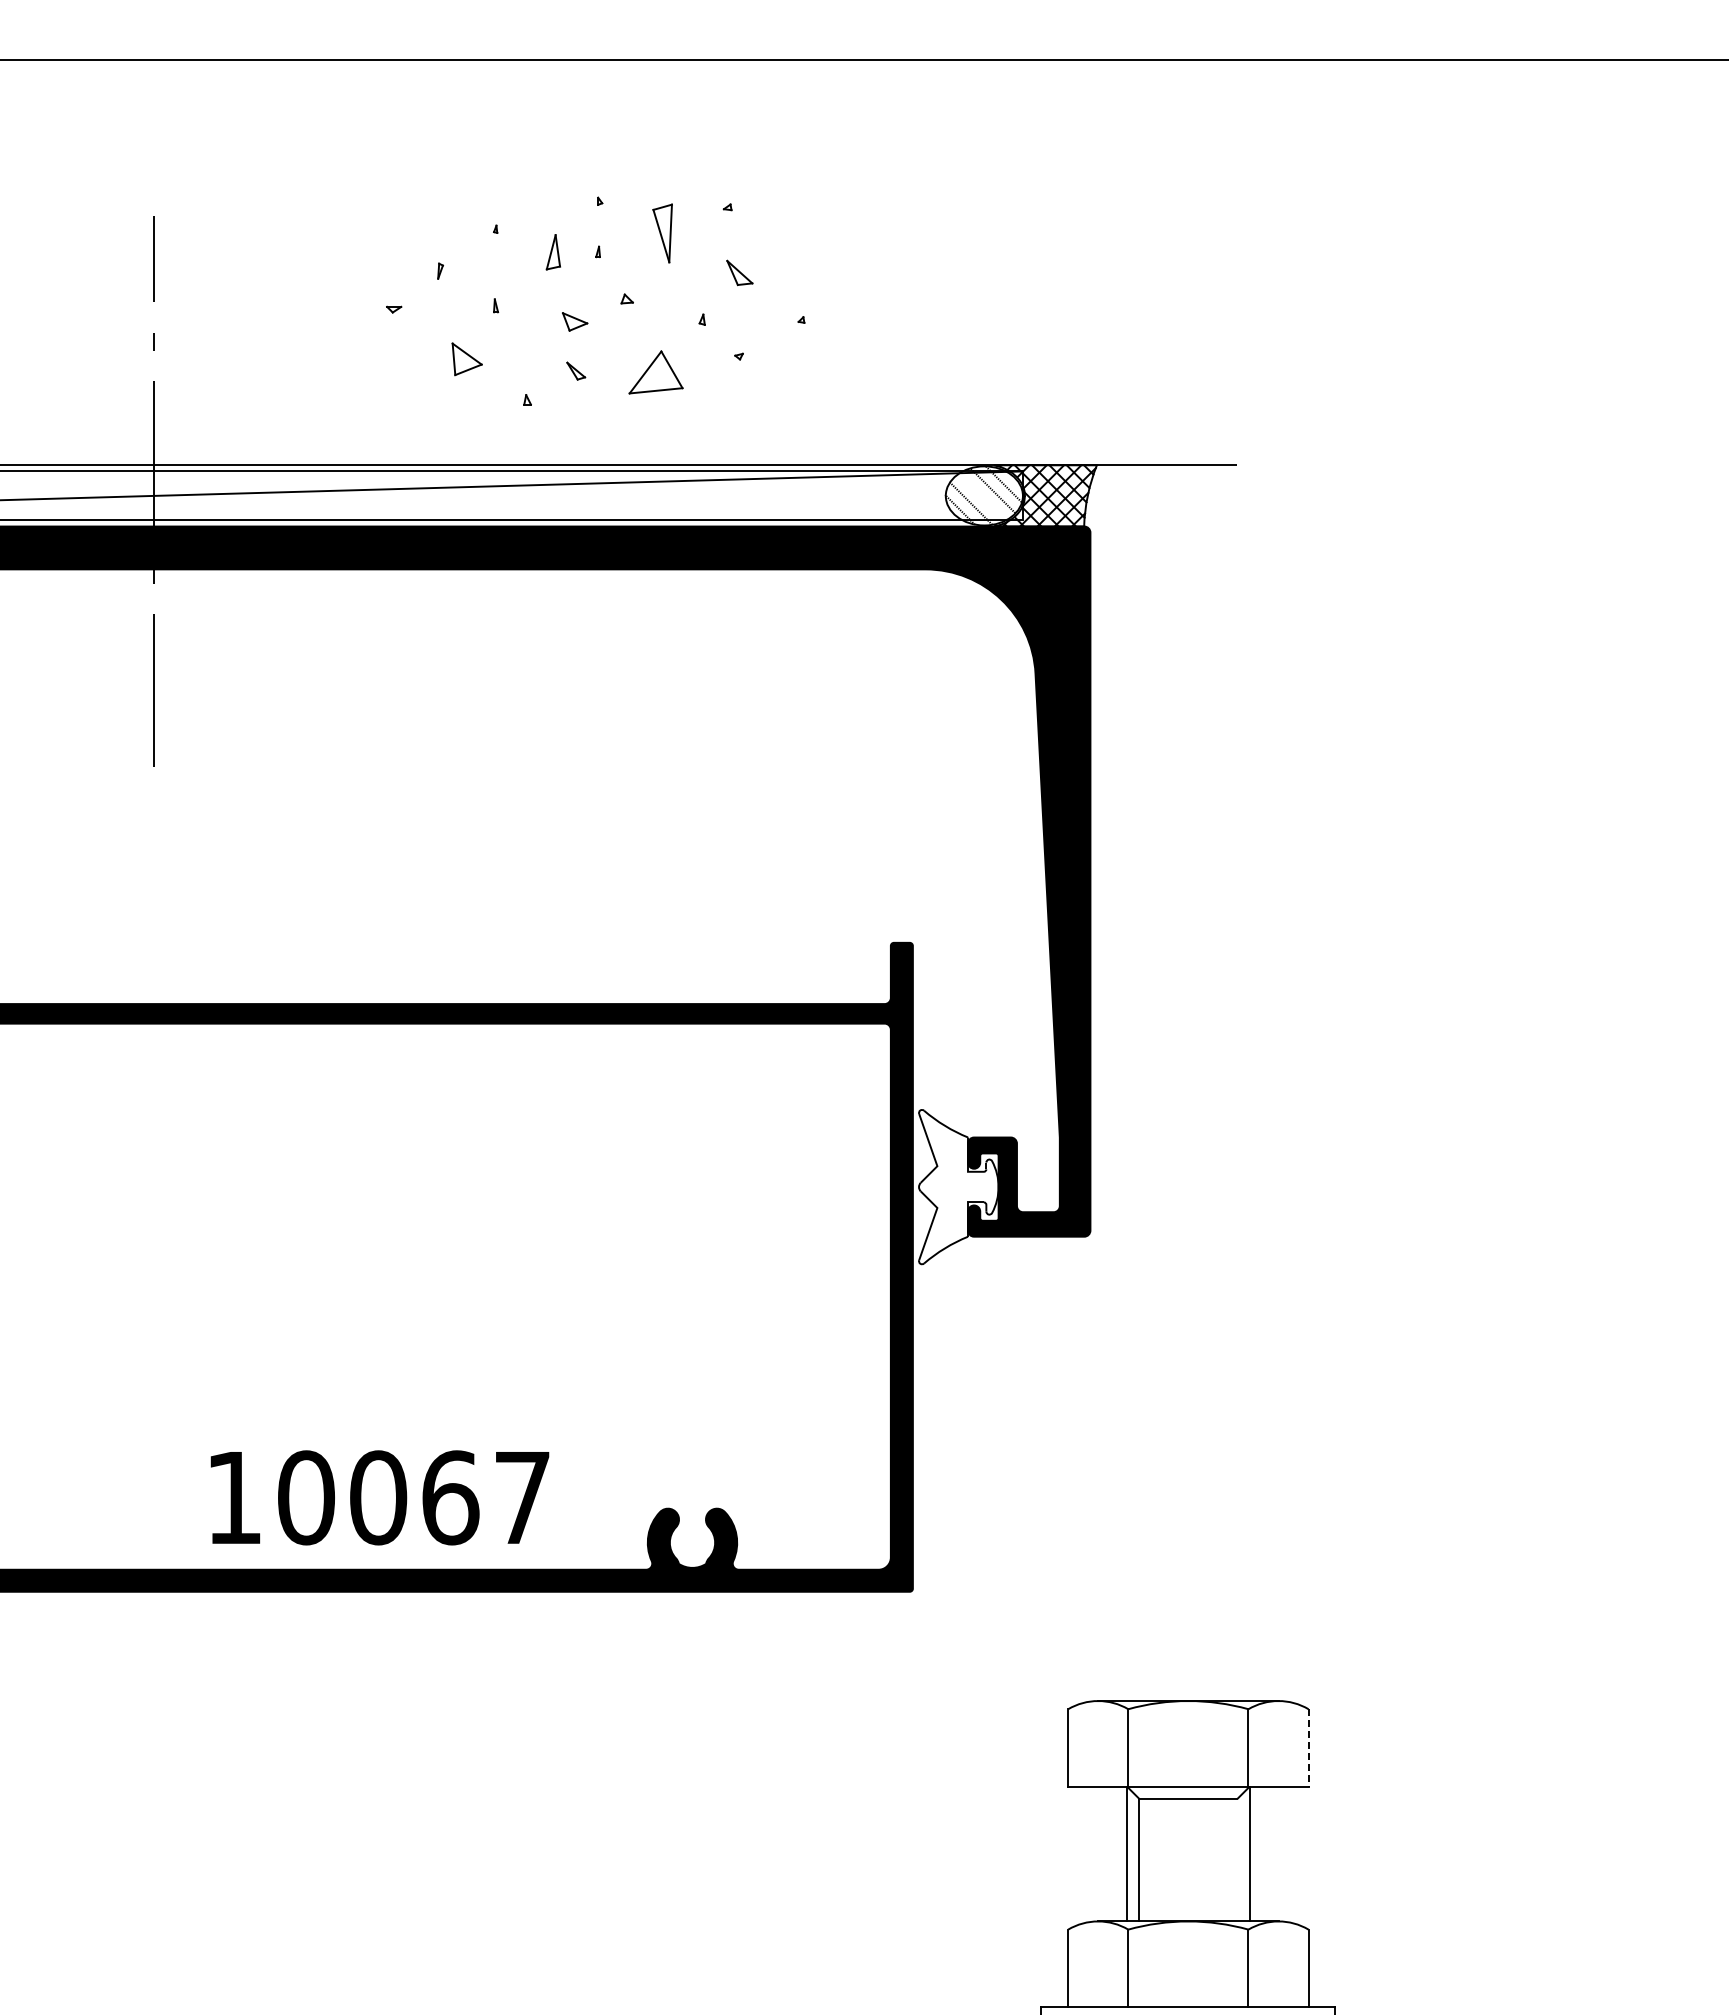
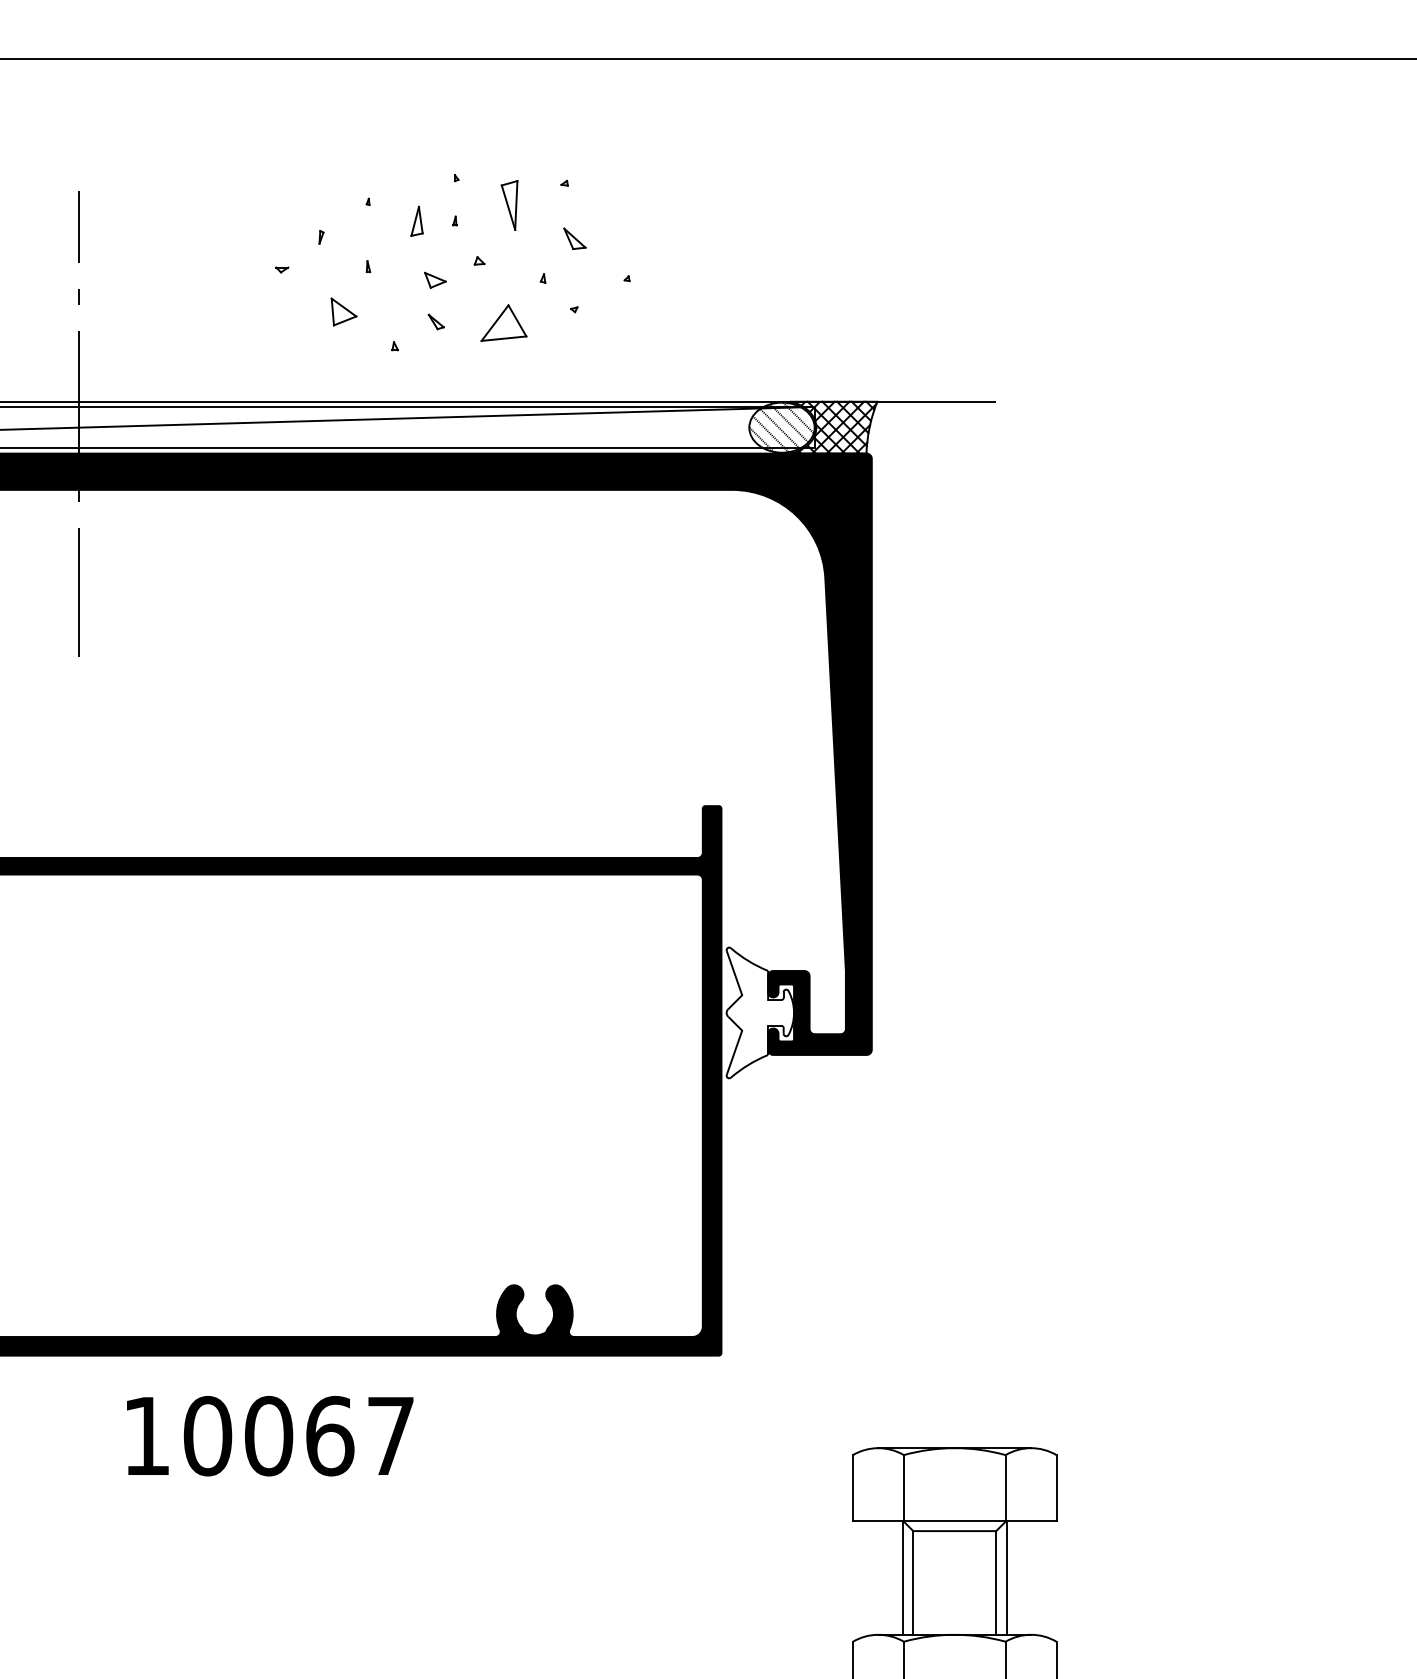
line: (981, 496) -> (779, 428), added
text: (379, 1497) -> (269, 1435), moved
line: (1308, 1747) -> (1056, 1487), dashed -> solid
line: (1237, 1859) -> (996, 1582), added

